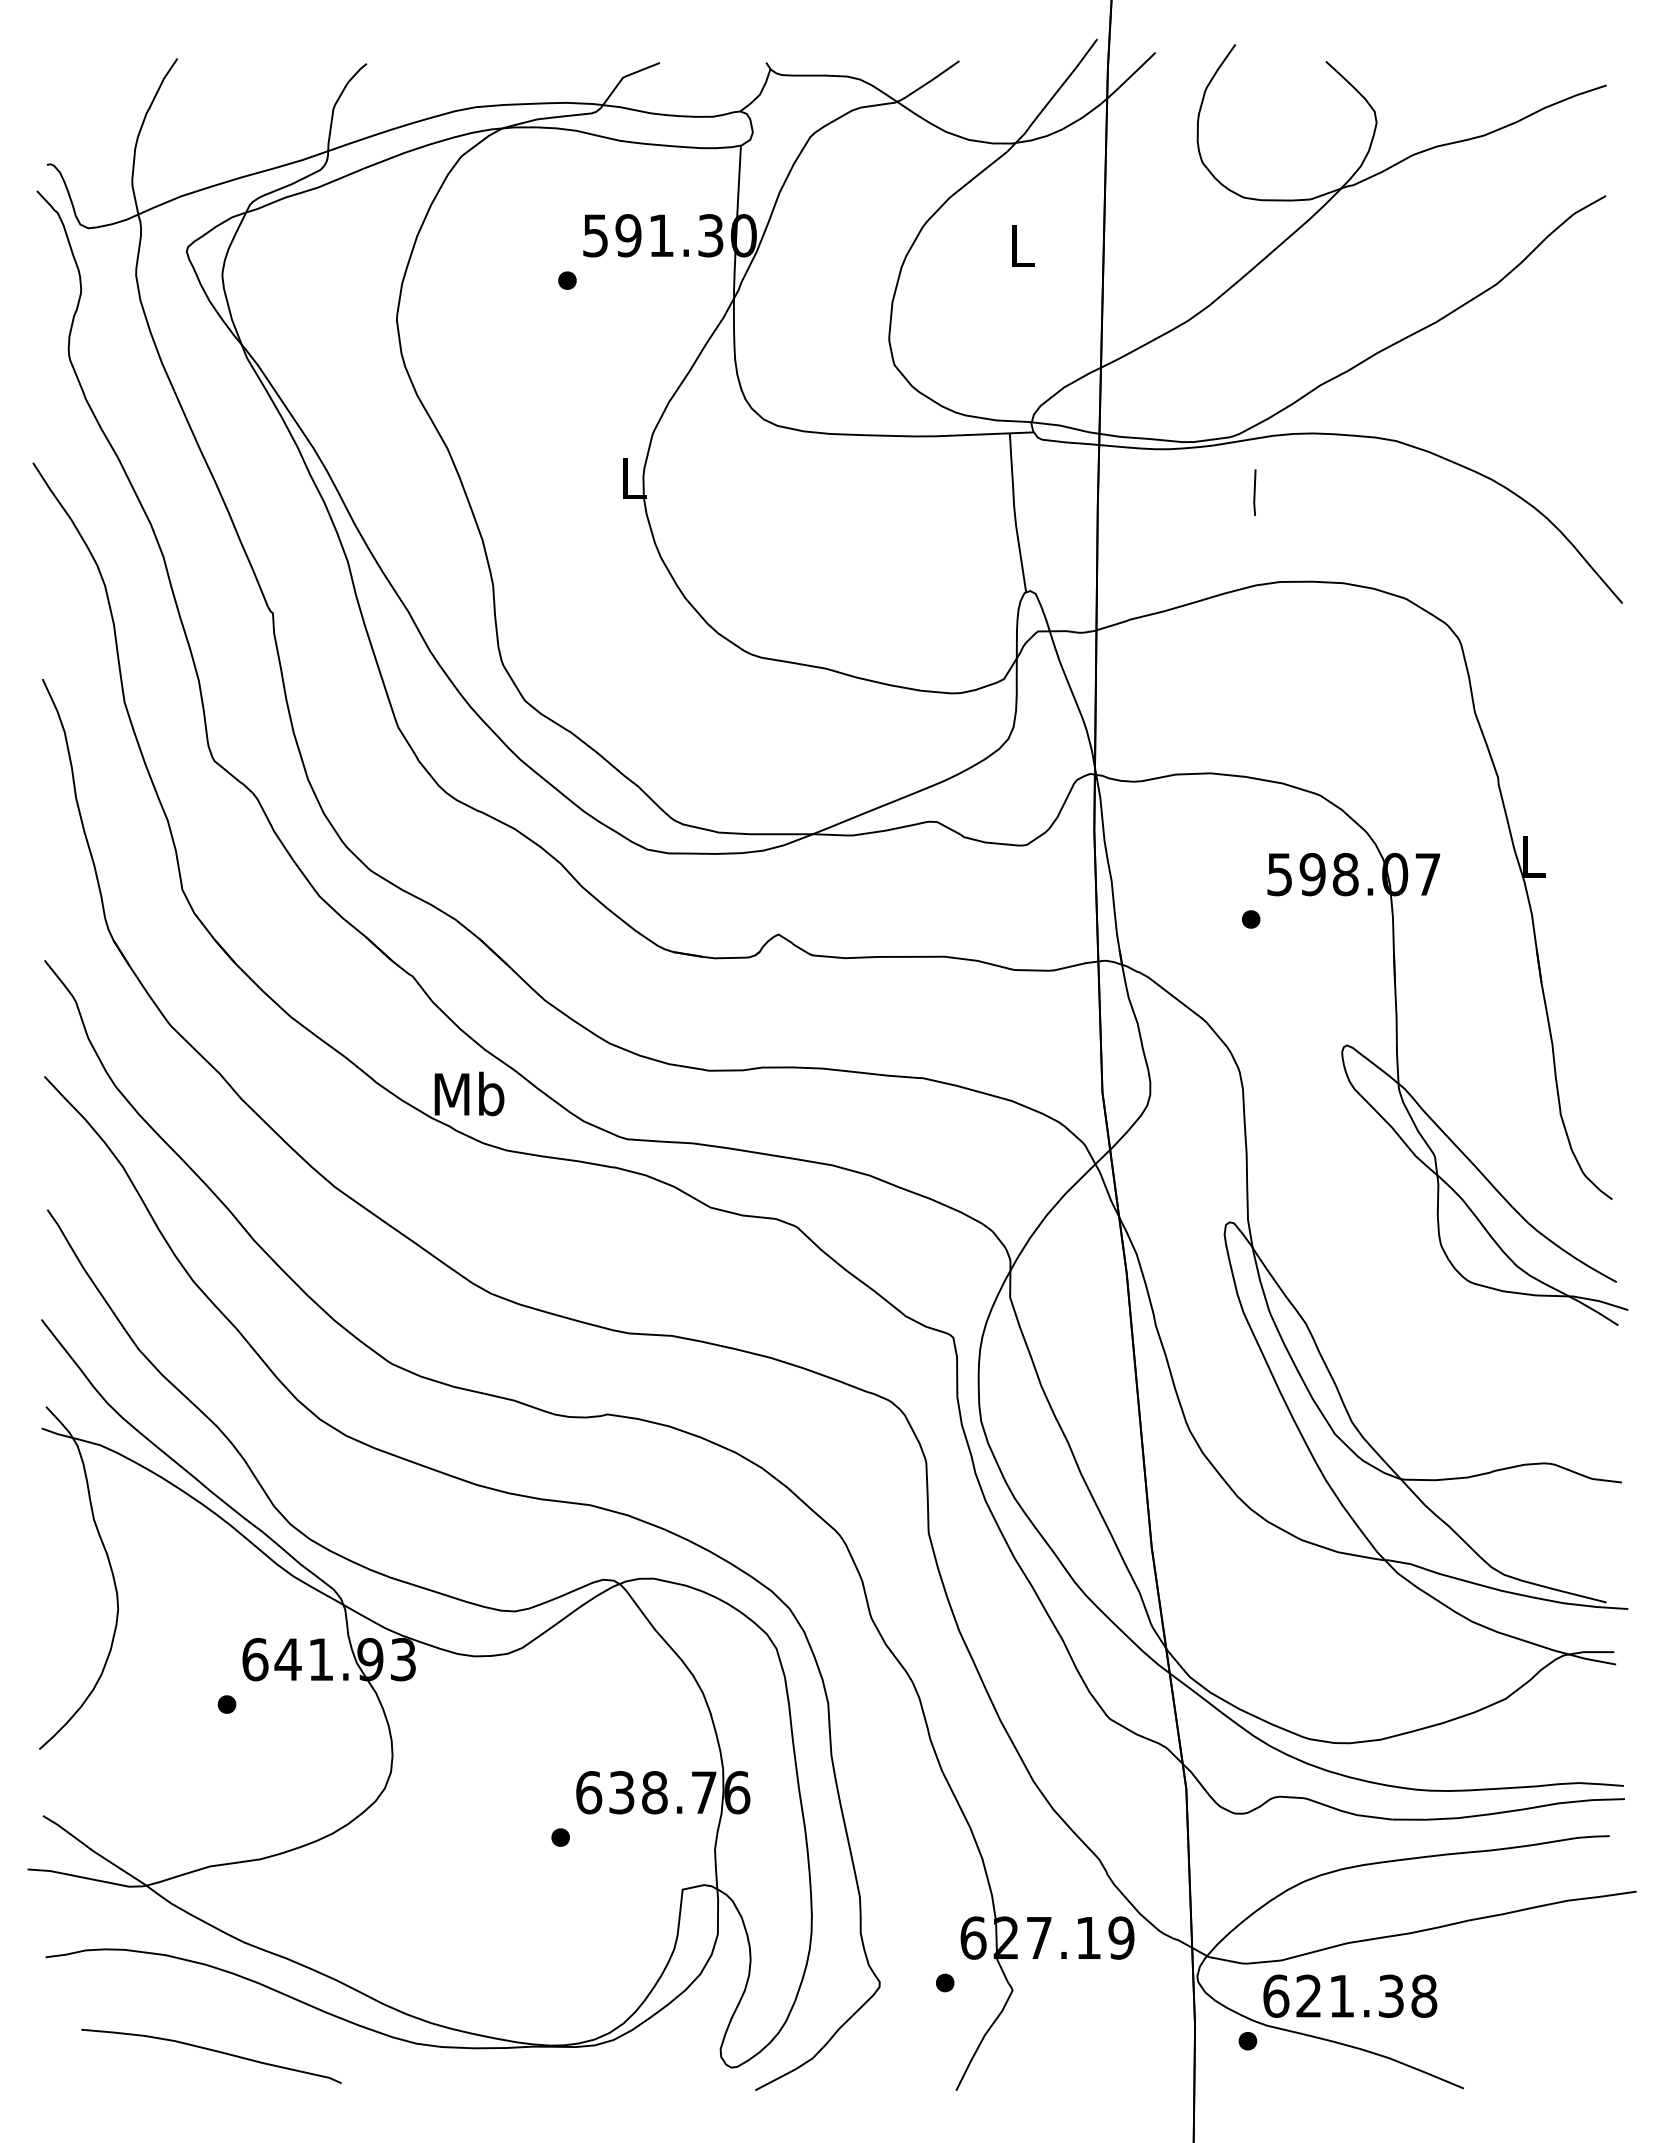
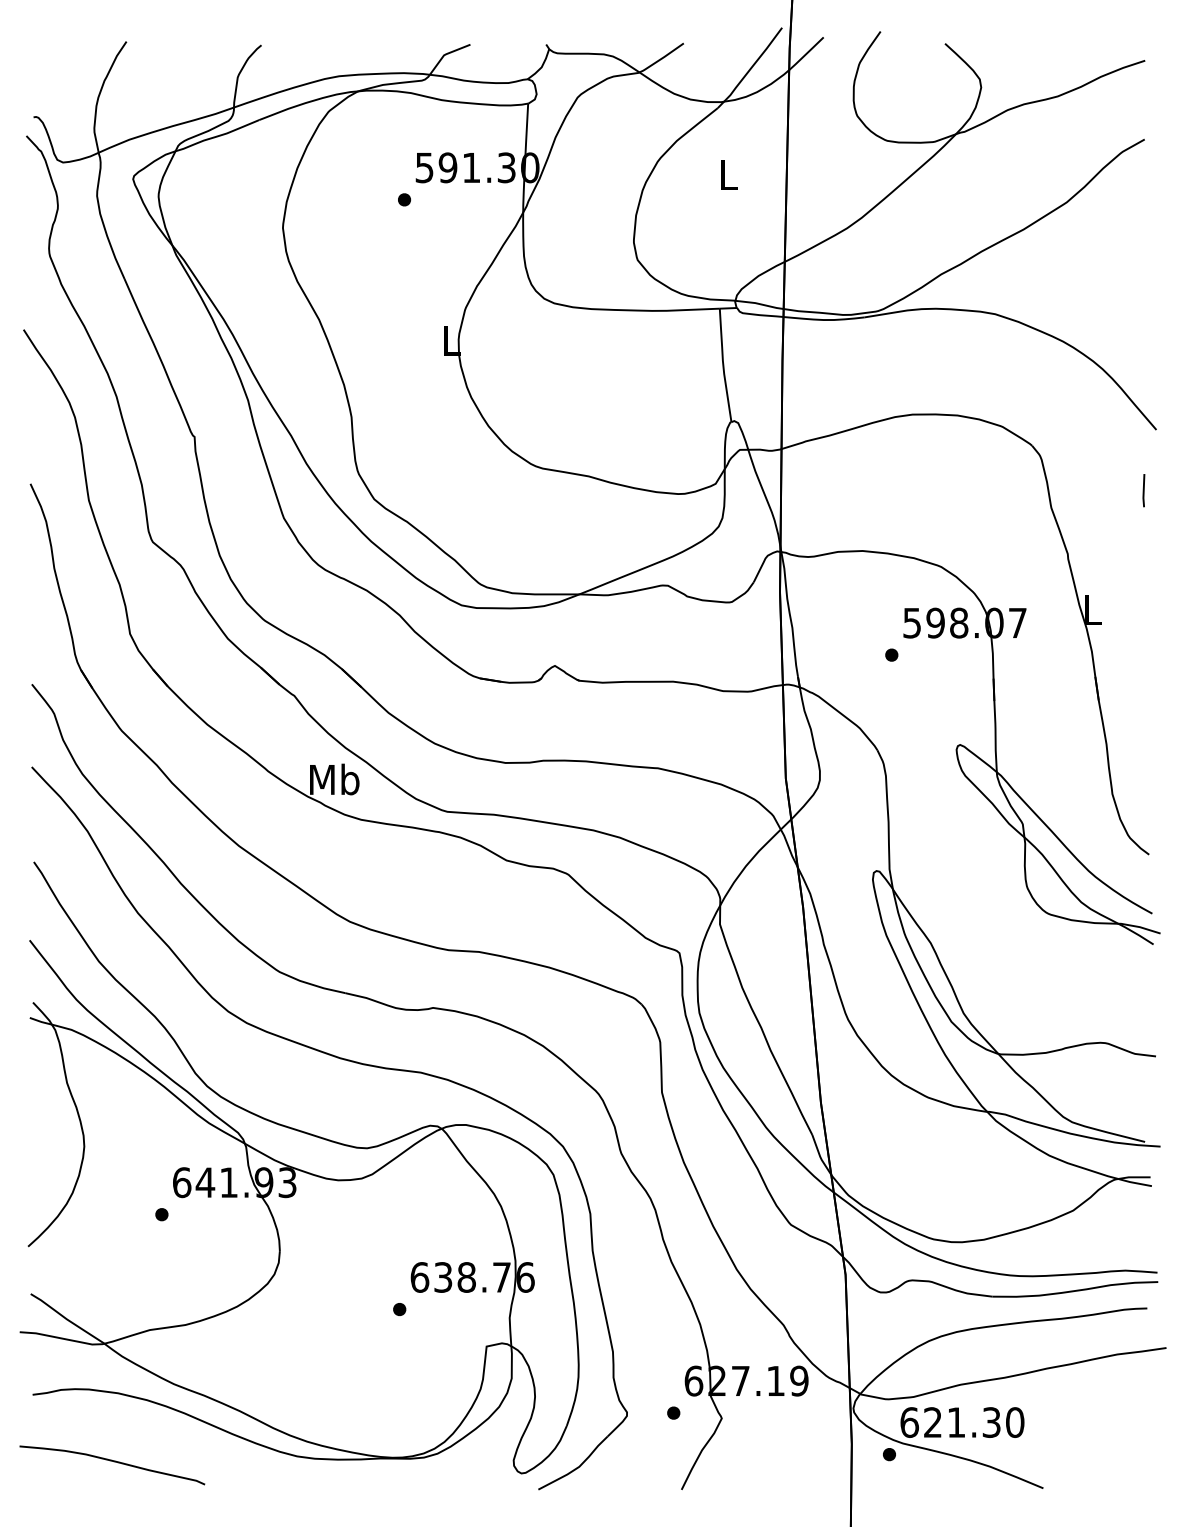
line: (1254, 492) -> (1143, 490), moved
text: (1424, 1995) -> (1015, 1422), 621.38 -> 621.30
curve: (212, 2051) -> (113, 1461), moved

